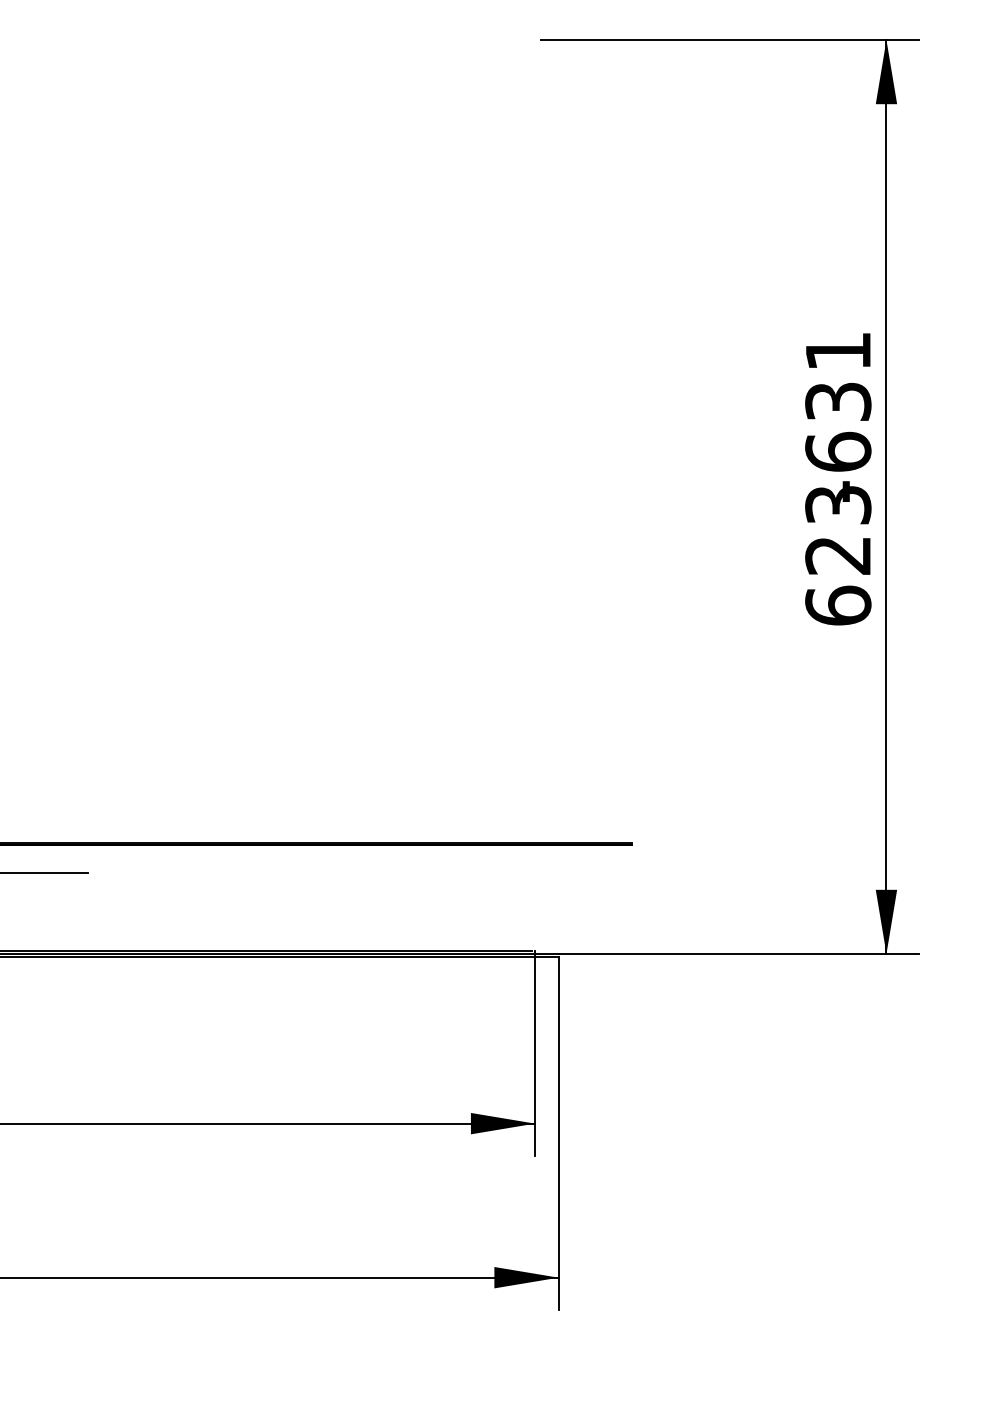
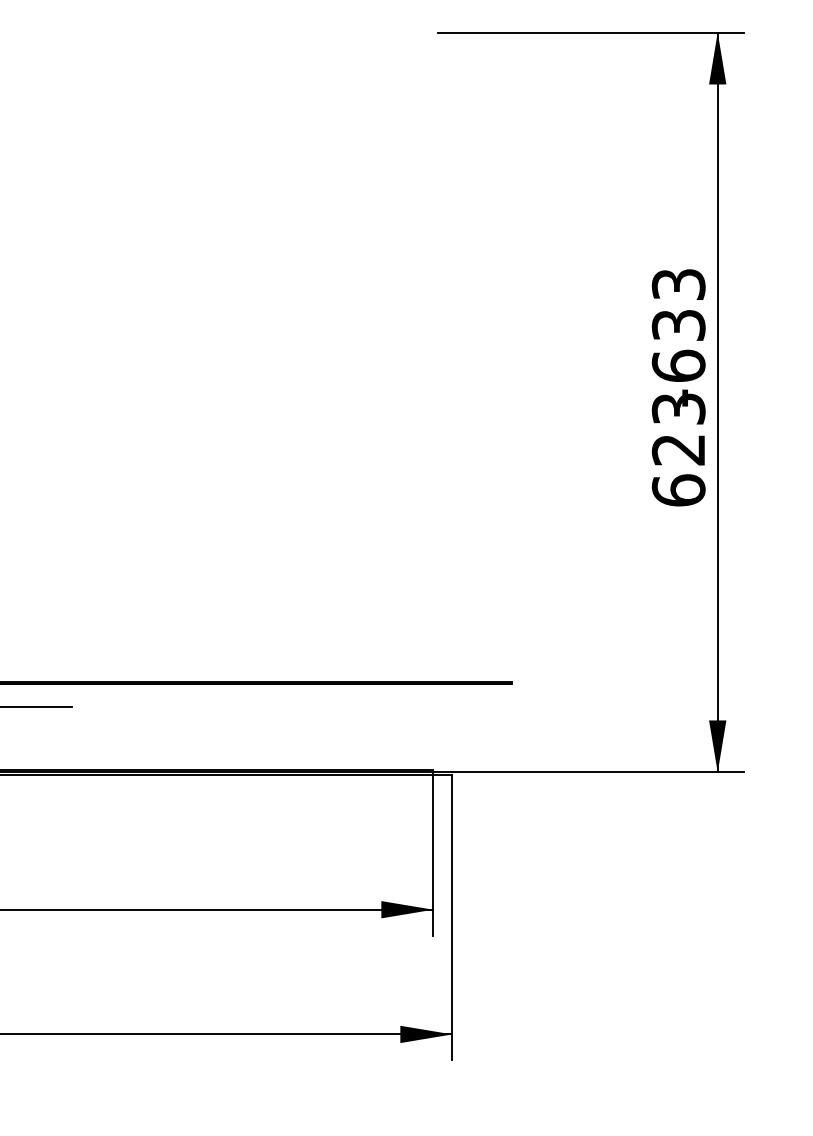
text: (838, 351) -> (678, 284), -631 -> -633

